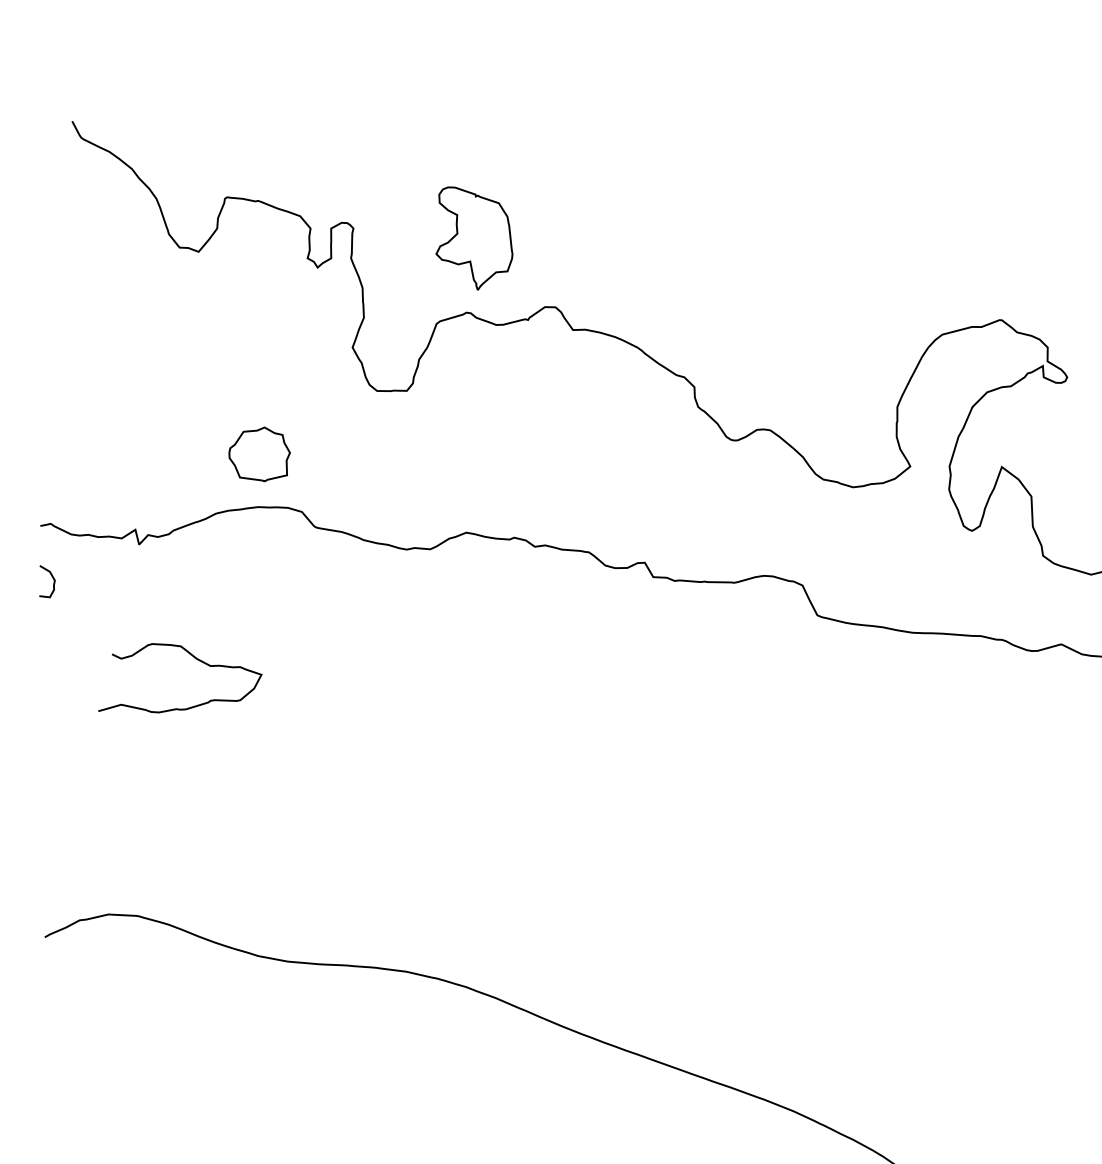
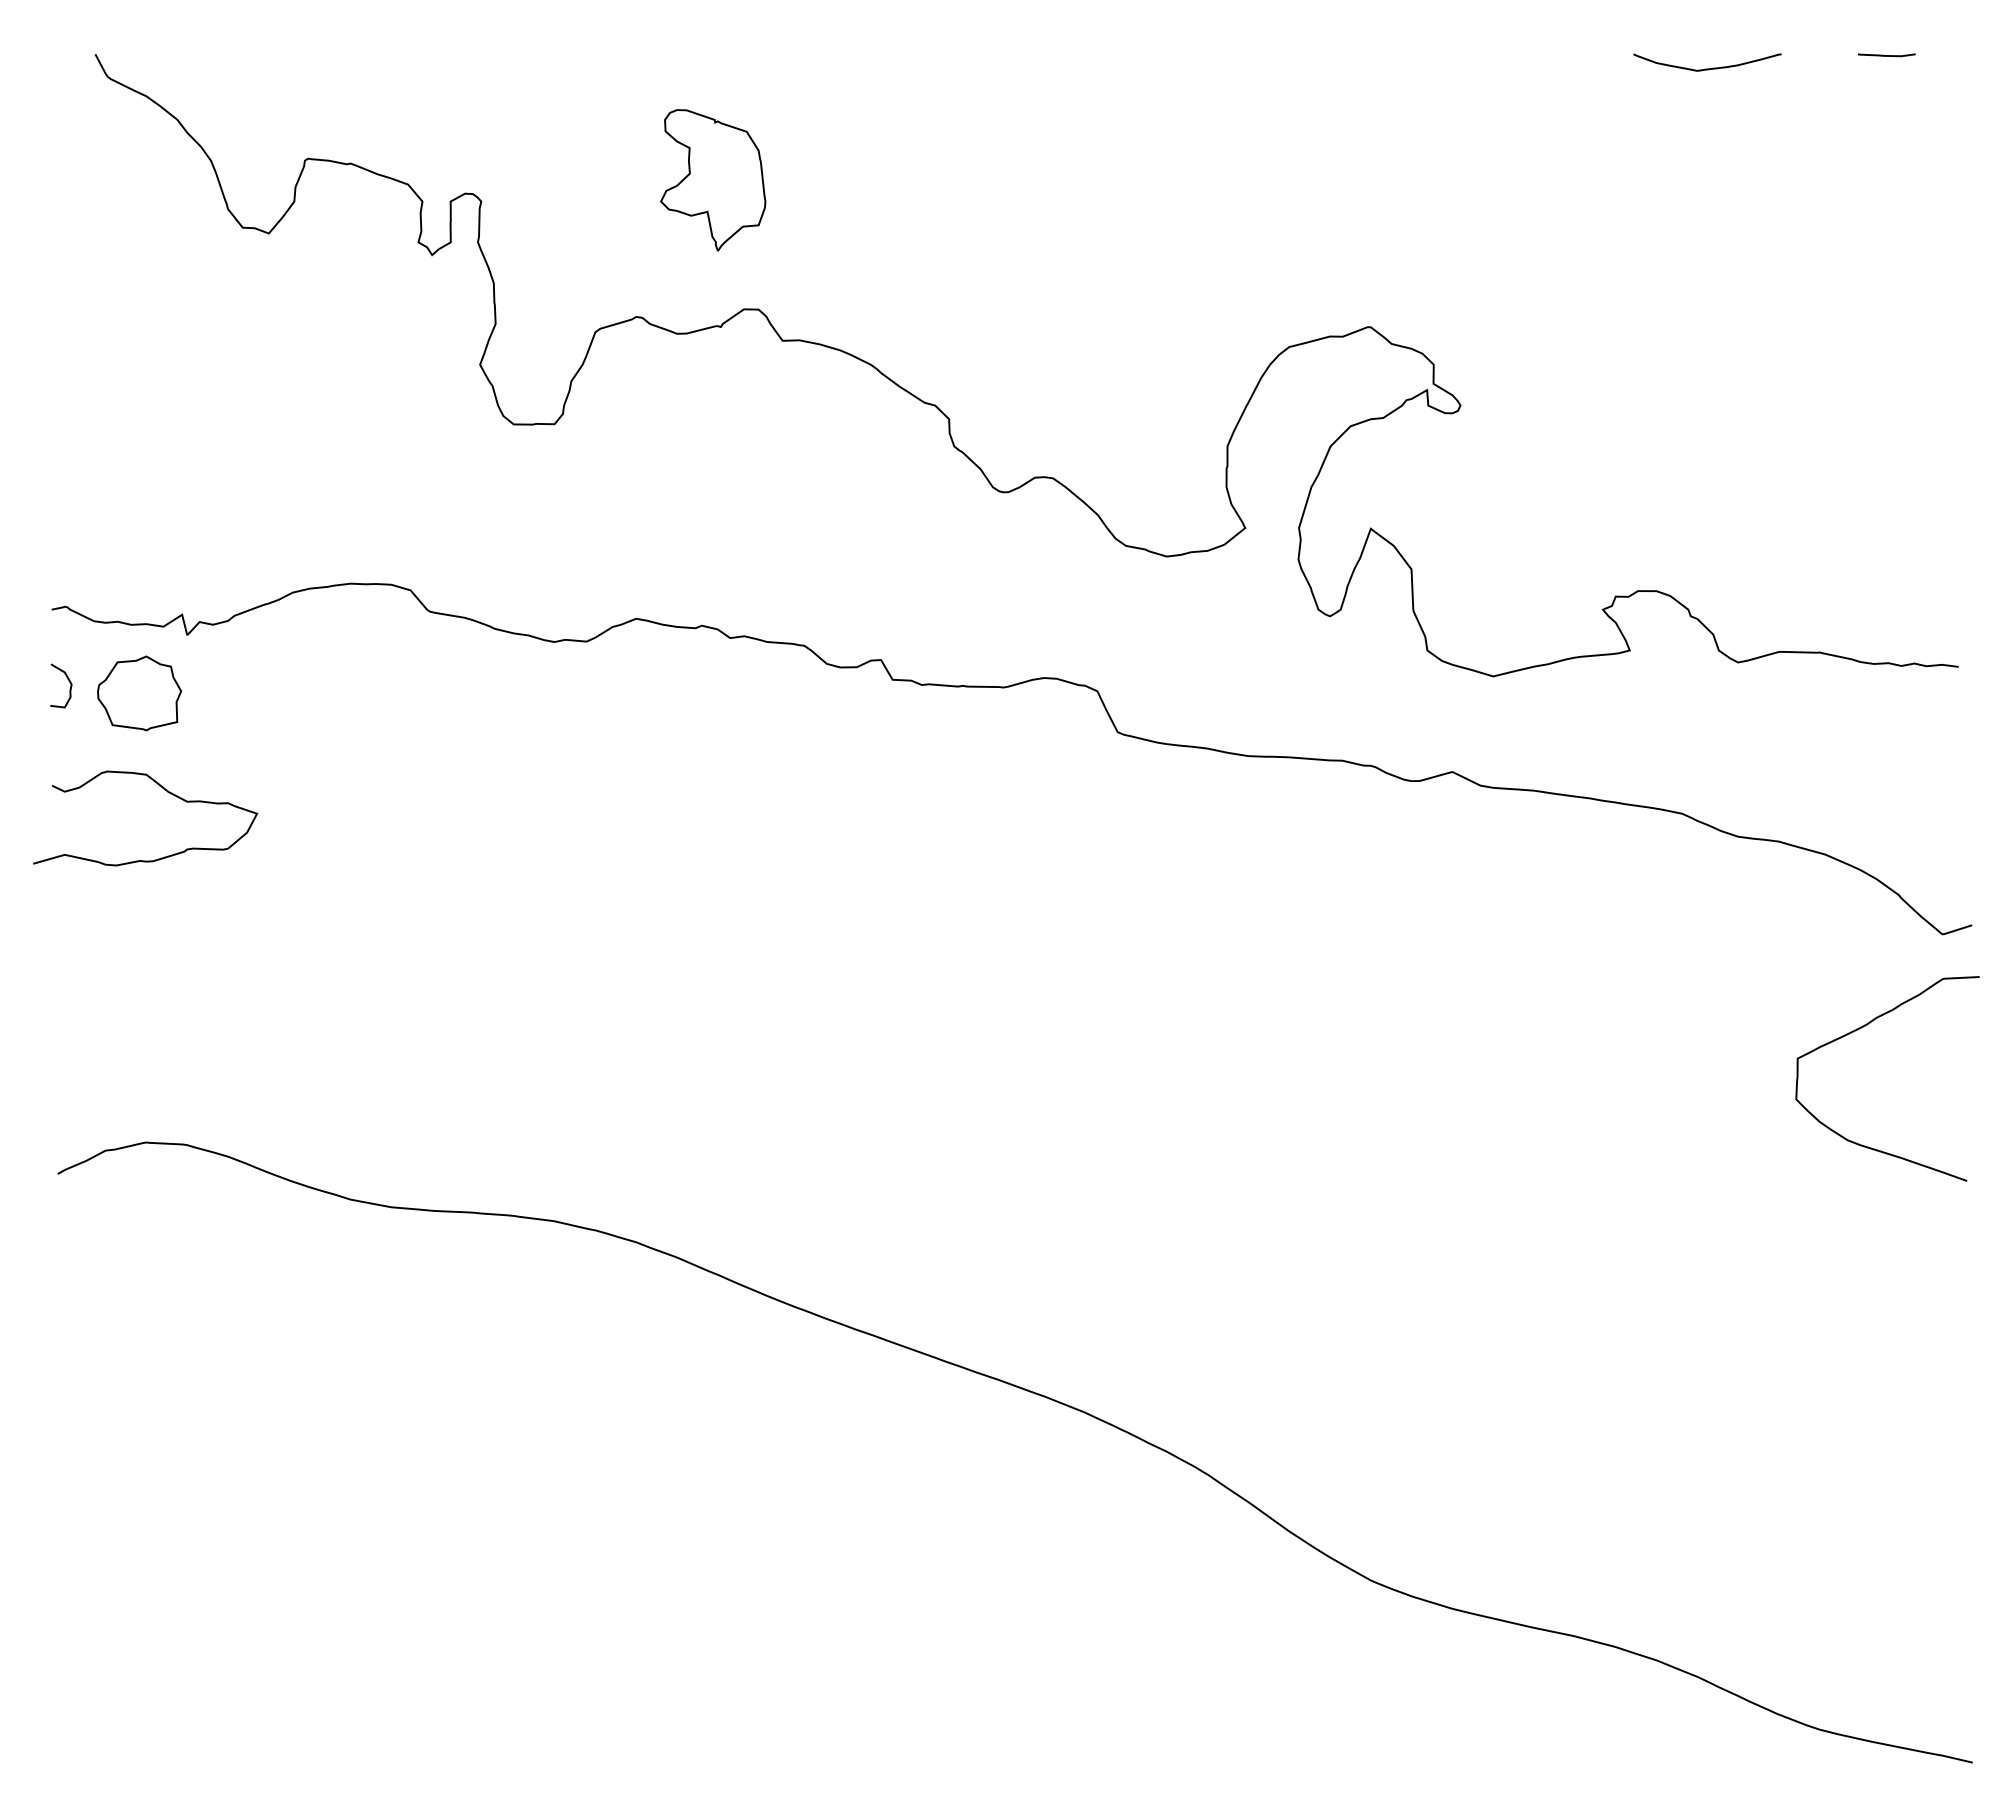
part: (474, 238) -> (713, 180), moved
part: (259, 454) -> (139, 693), moved
curve: (193, 657) -> (164, 790), moved

